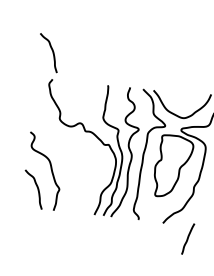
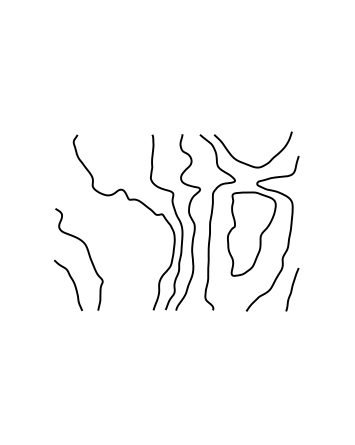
curve: (52, 51) -> (72, 97), removed
curve: (188, 238) -> (292, 289), moved

